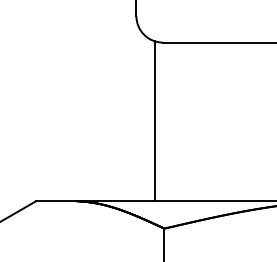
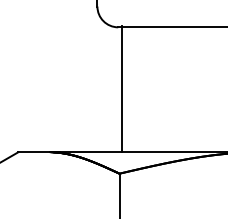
line: (155, 121) -> (122, 89), moved

